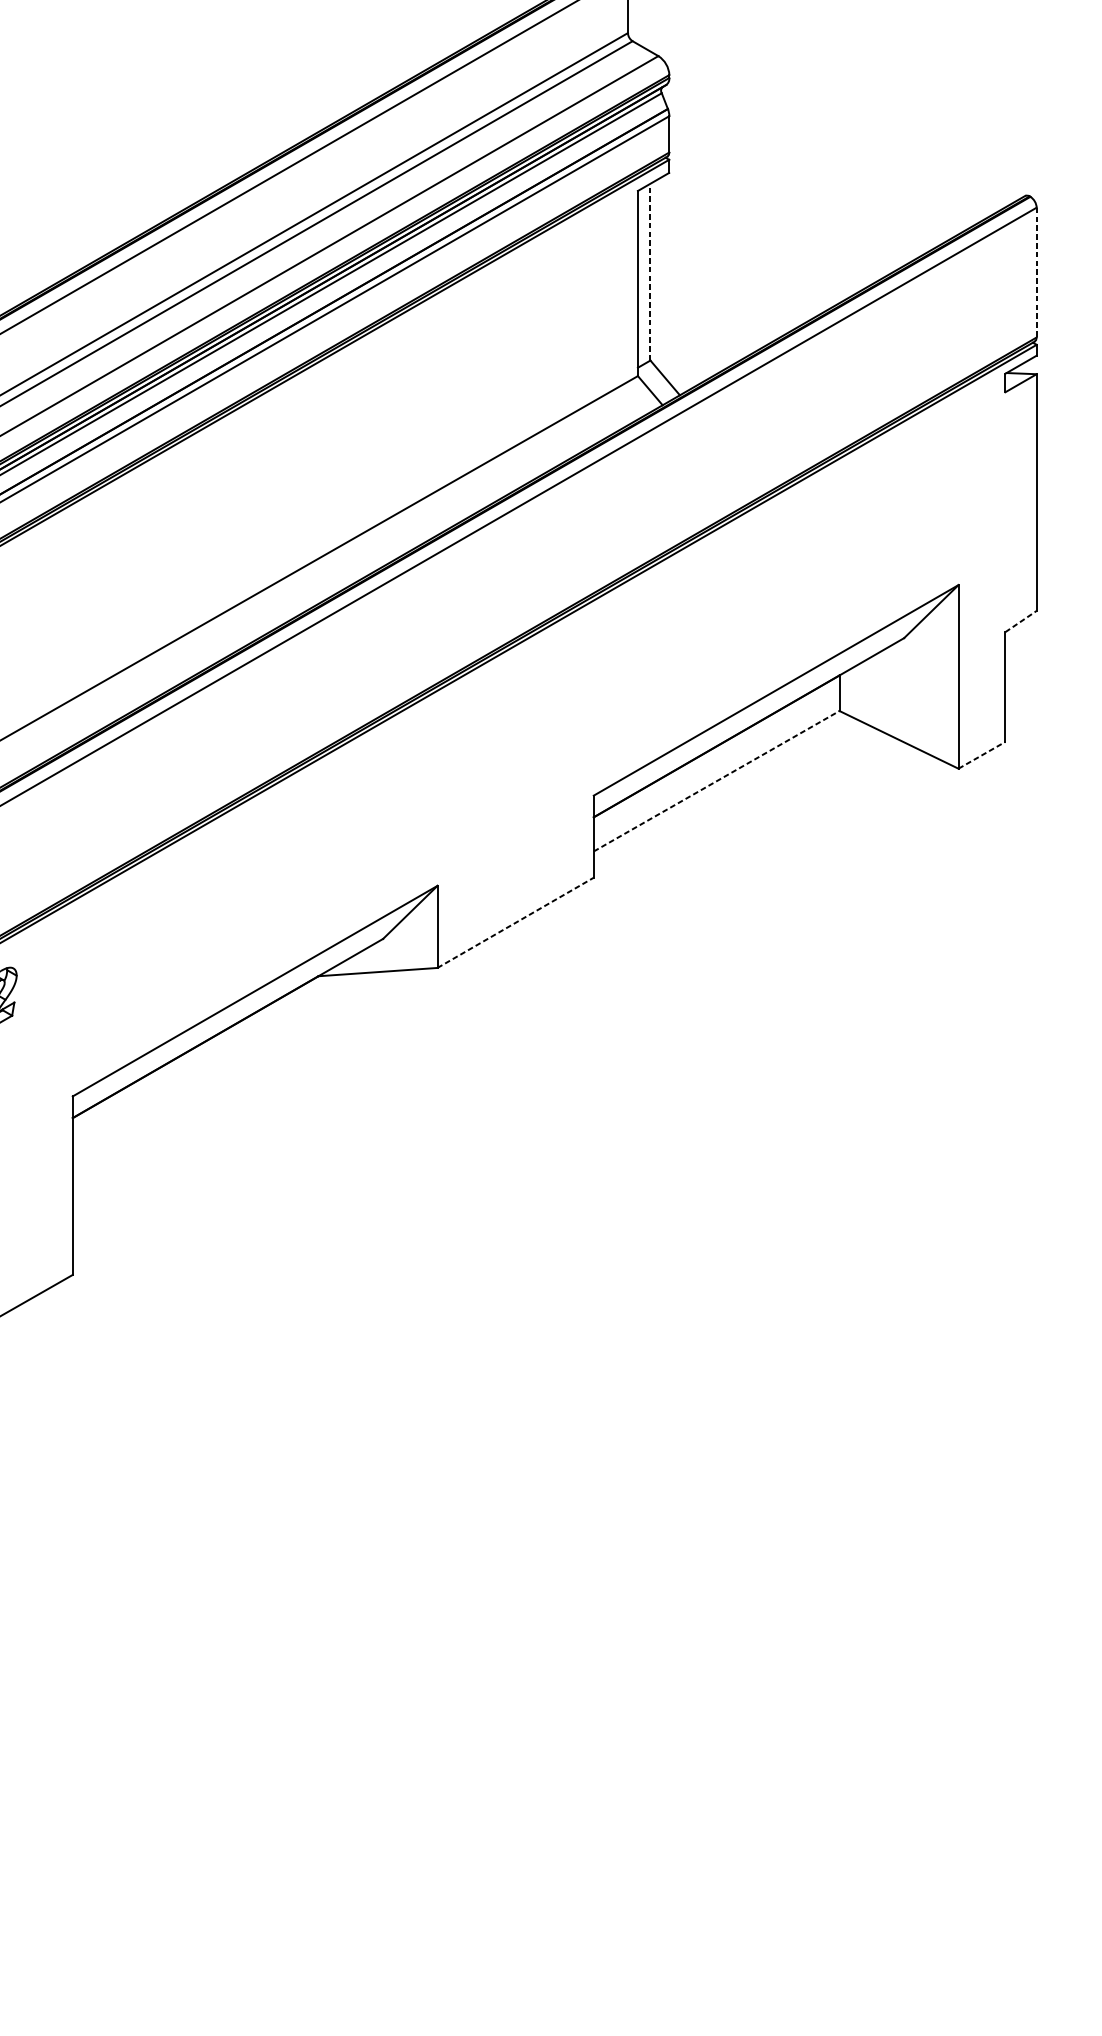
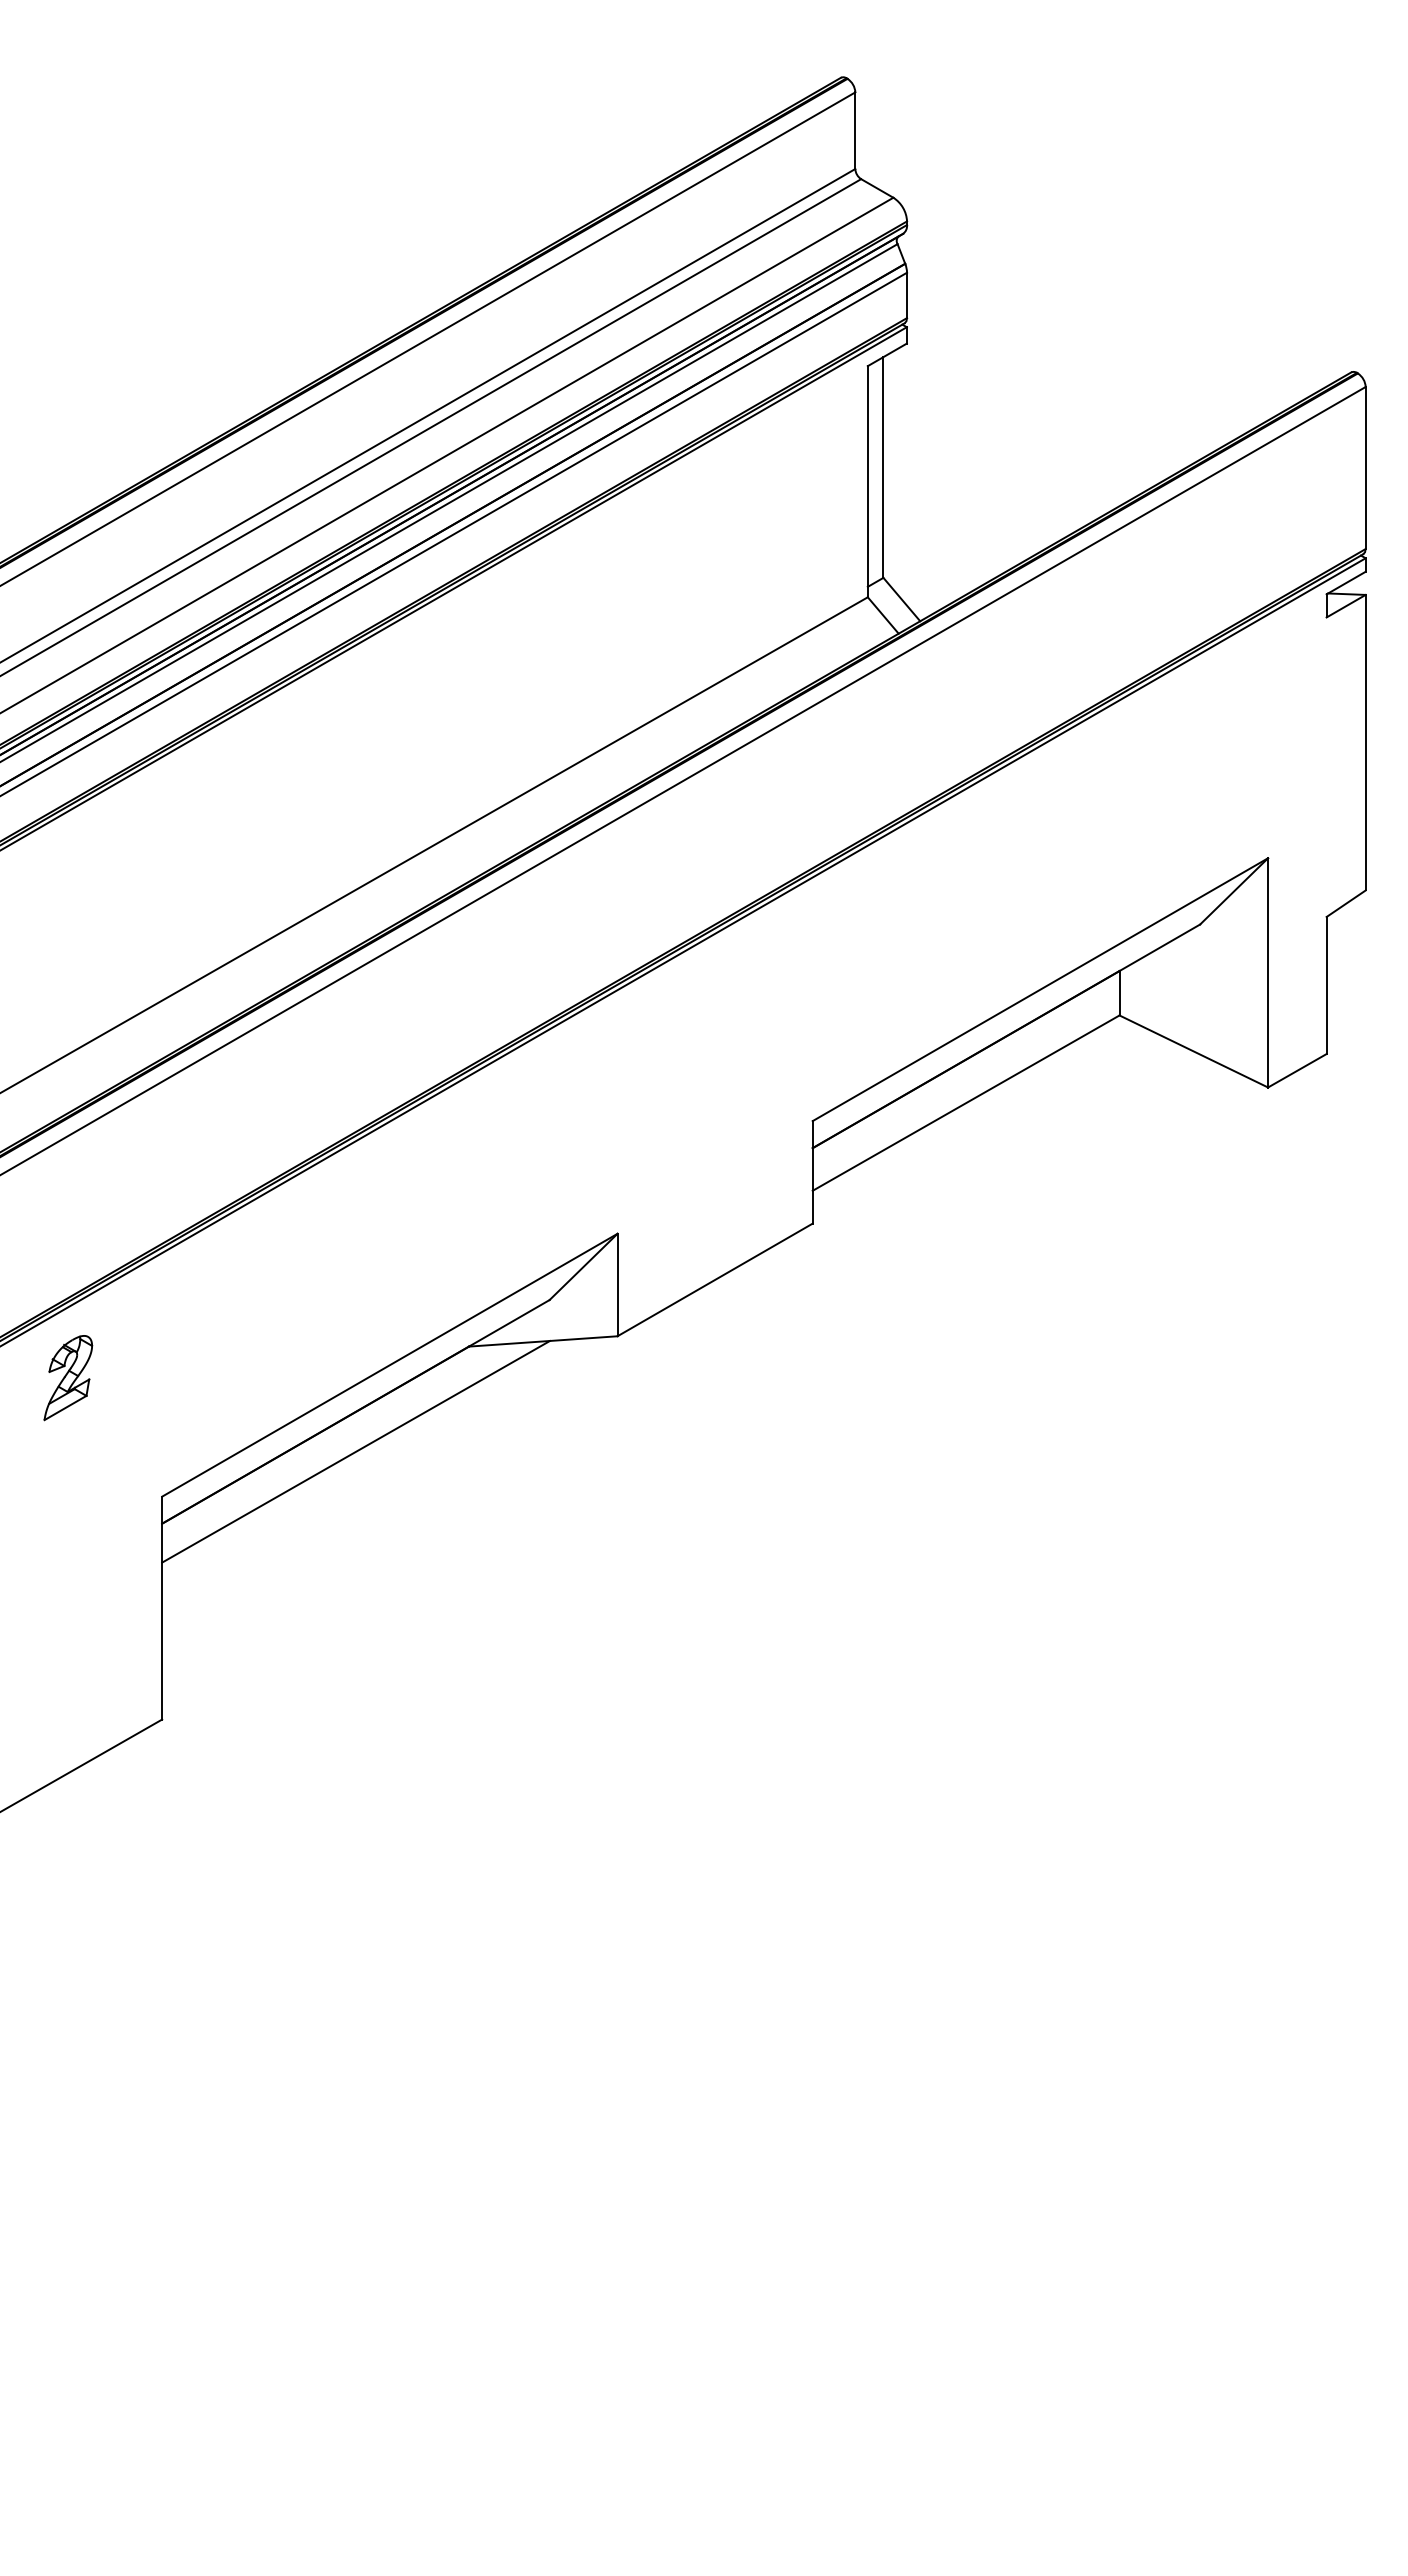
line: (650, 272) -> (883, 467), dashed -> solid
line: (1036, 272) -> (1365, 468), dashed -> solid
line: (1021, 621) -> (1346, 903), dashed -> solid
line: (982, 755) -> (1297, 1070), dashed -> solid
line: (716, 781) -> (966, 1103), dashed -> solid
line: (515, 922) -> (715, 1279), dashed -> solid
line: (227, 1060) -> (355, 1451), added

